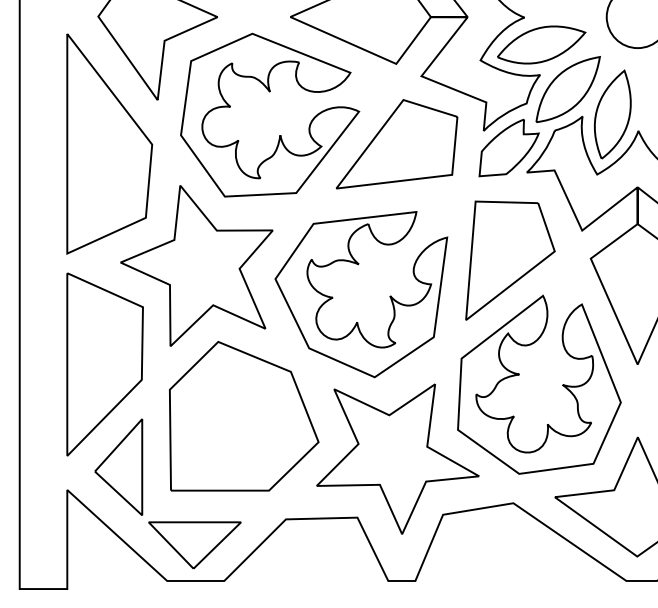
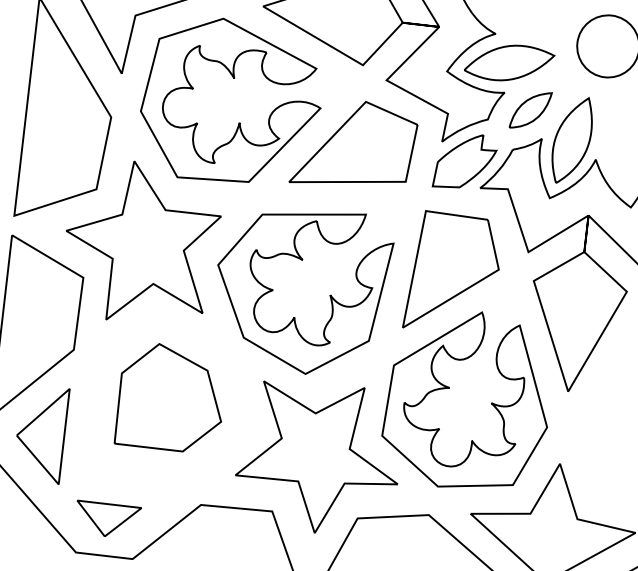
part: (567, 89) -> (530, 110), size x0.6
part: (244, 416) -> (171, 398), size x0.7
part: (194, 545) -> (107, 520), size x0.7

